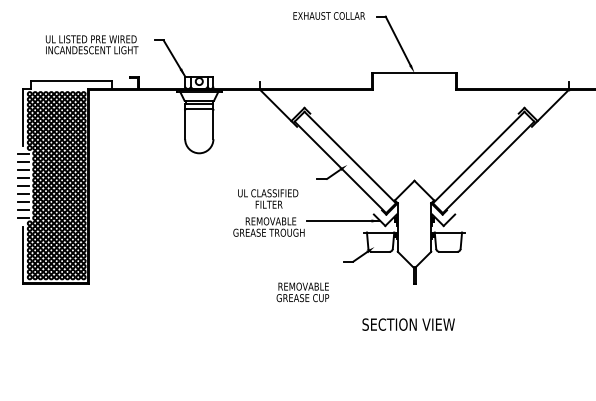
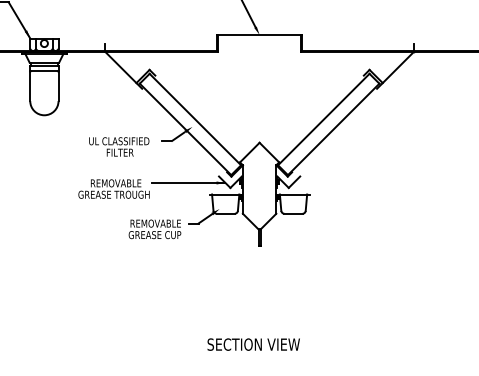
text: (268, 198) -> (119, 146), moved
text: (302, 292) -> (154, 229), moved
text: (408, 324) -> (253, 344), moved

